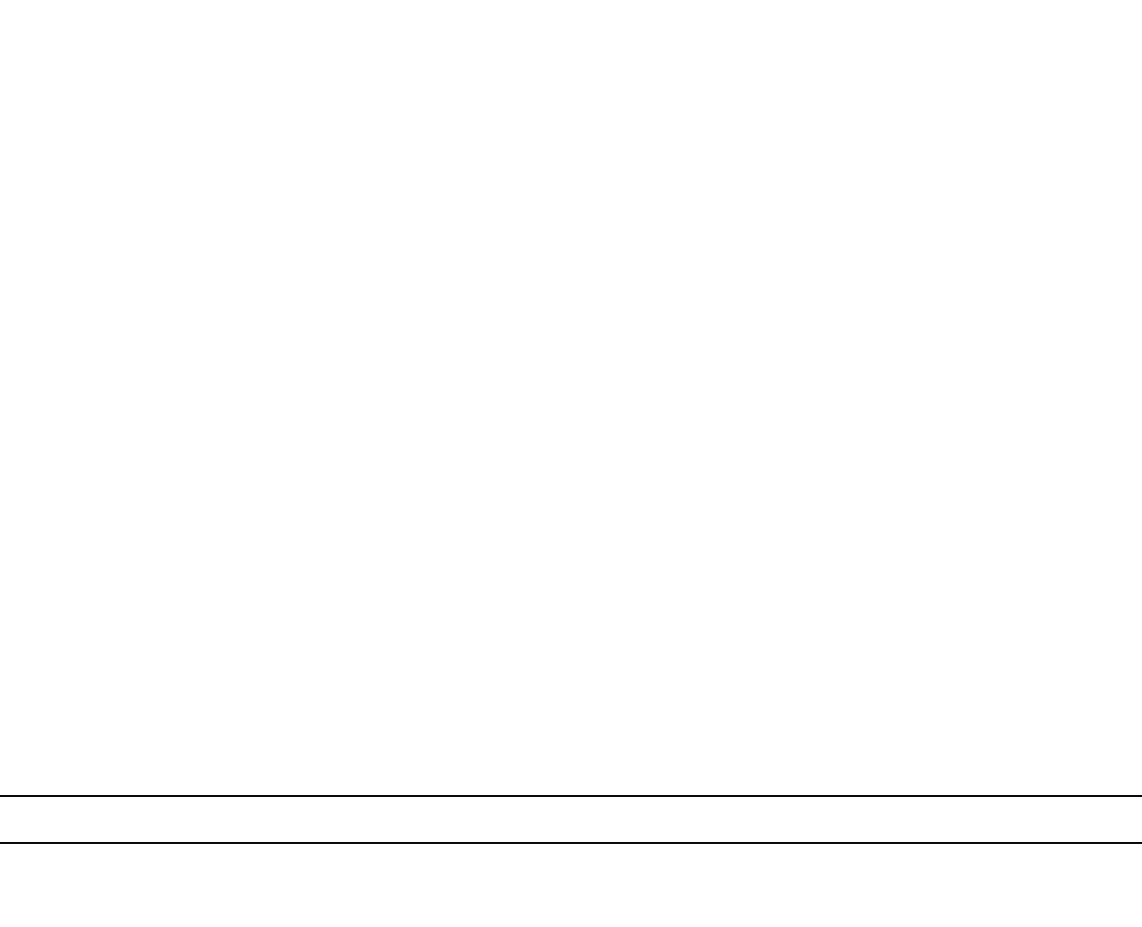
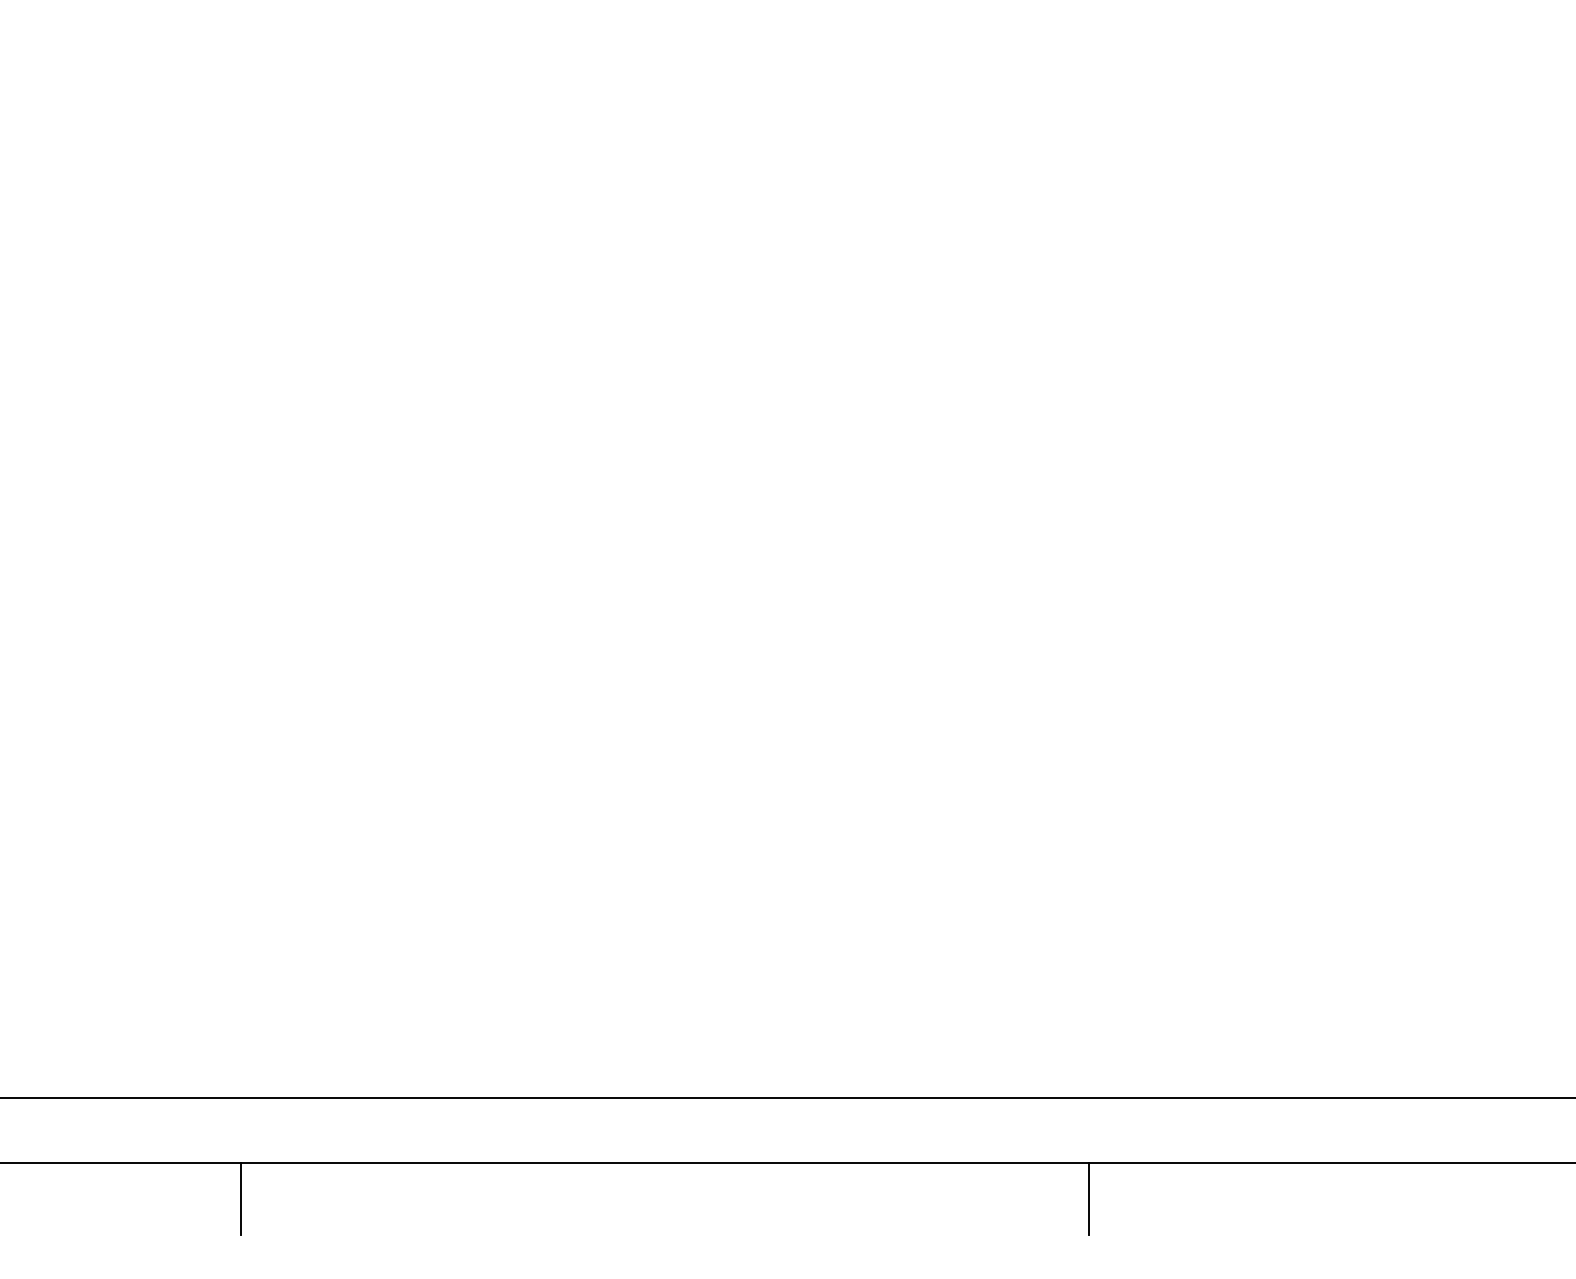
line: (174, 869) -> (240, 1199), added
line: (789, 869) -> (1089, 1199), added

